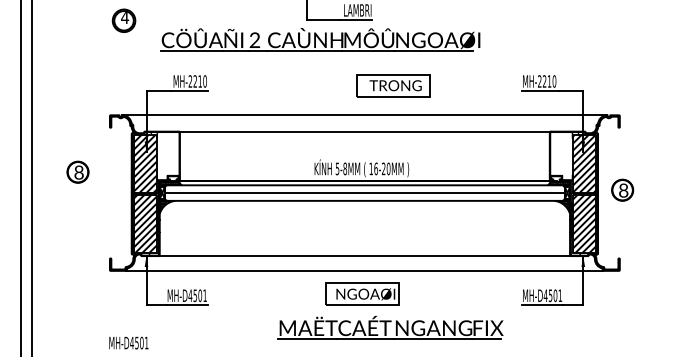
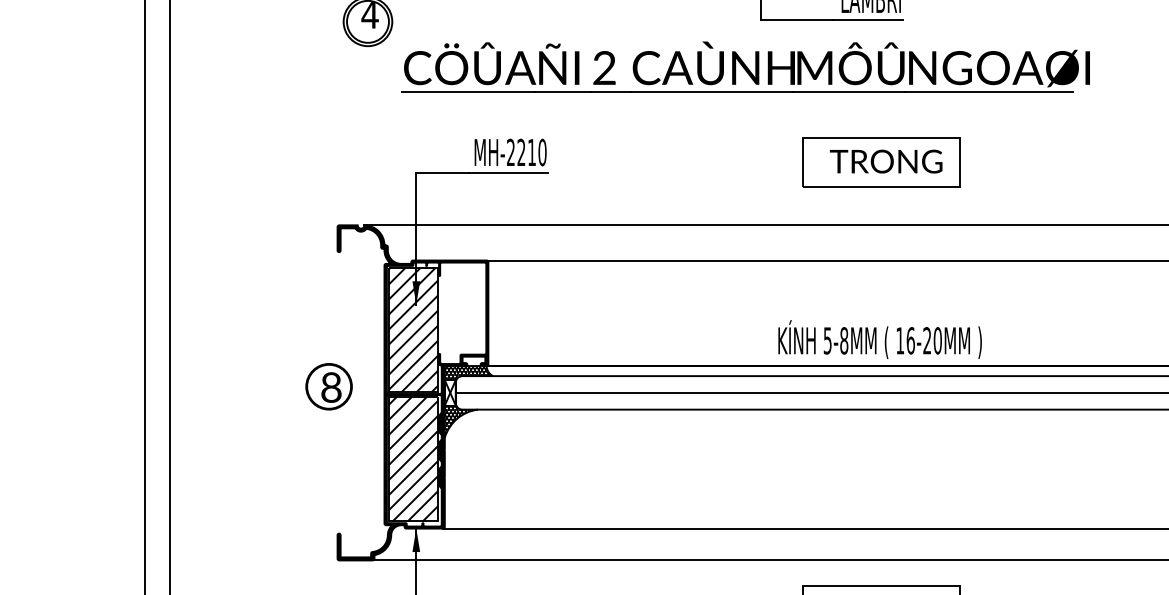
part: (320, 39) -> (745, 66), moved
part: (393, 85) -> (881, 161), moved
part: (77, 171) -> (327, 385), moved

